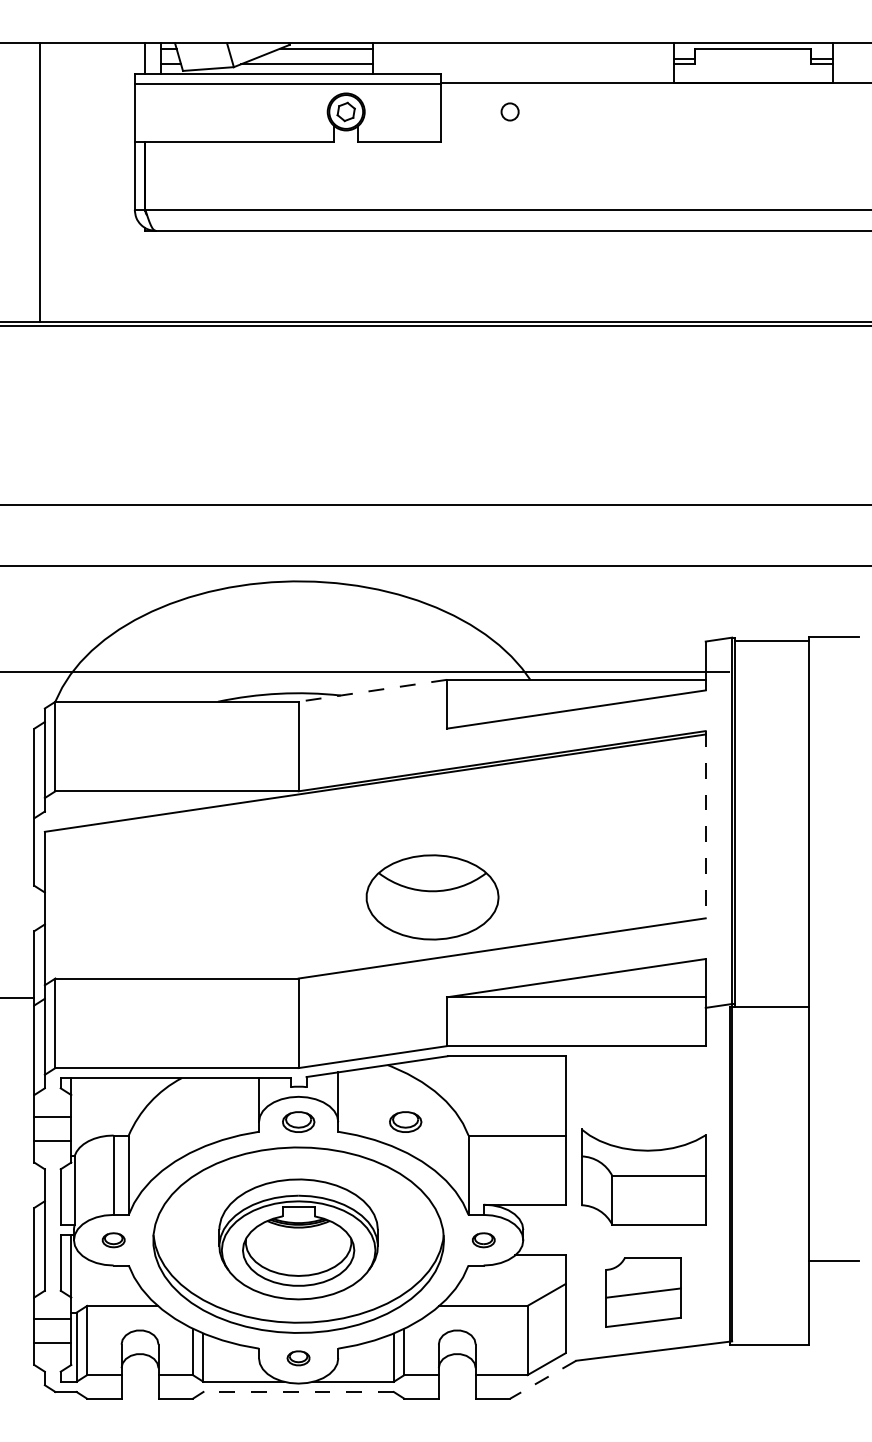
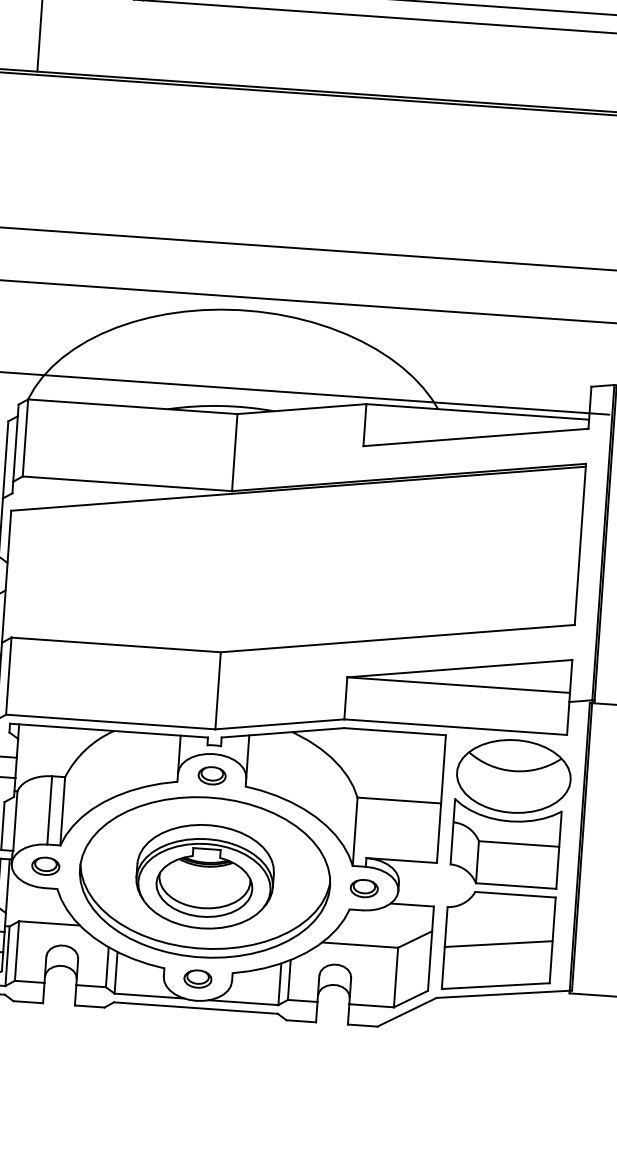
line: (372, 690) -> (301, 408), dashed -> solid
line: (705, 824) -> (580, 544), dashed -> solid
part: (432, 897) -> (513, 776), moved
part: (405, 1121) -> (304, 781), removed
part: (113, 1240) -> (45, 866), size x1.43
part: (483, 1240) -> (364, 888), size x1.43
part: (643, 1292) -> (498, 943), size x1.67
part: (298, 1358) -> (197, 979), size x1.43
line: (542, 1379) -> (406, 1012), dashed -> solid
line: (298, 1391) -> (195, 1007), dashed -> solid

